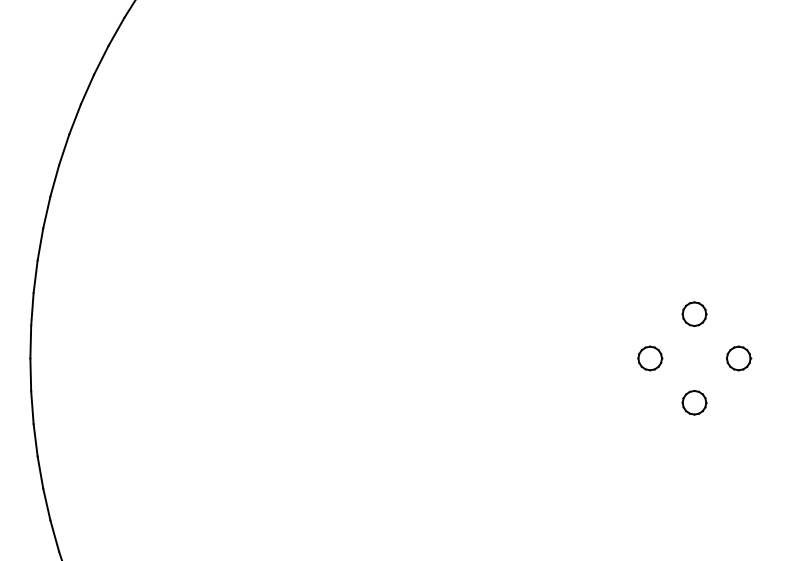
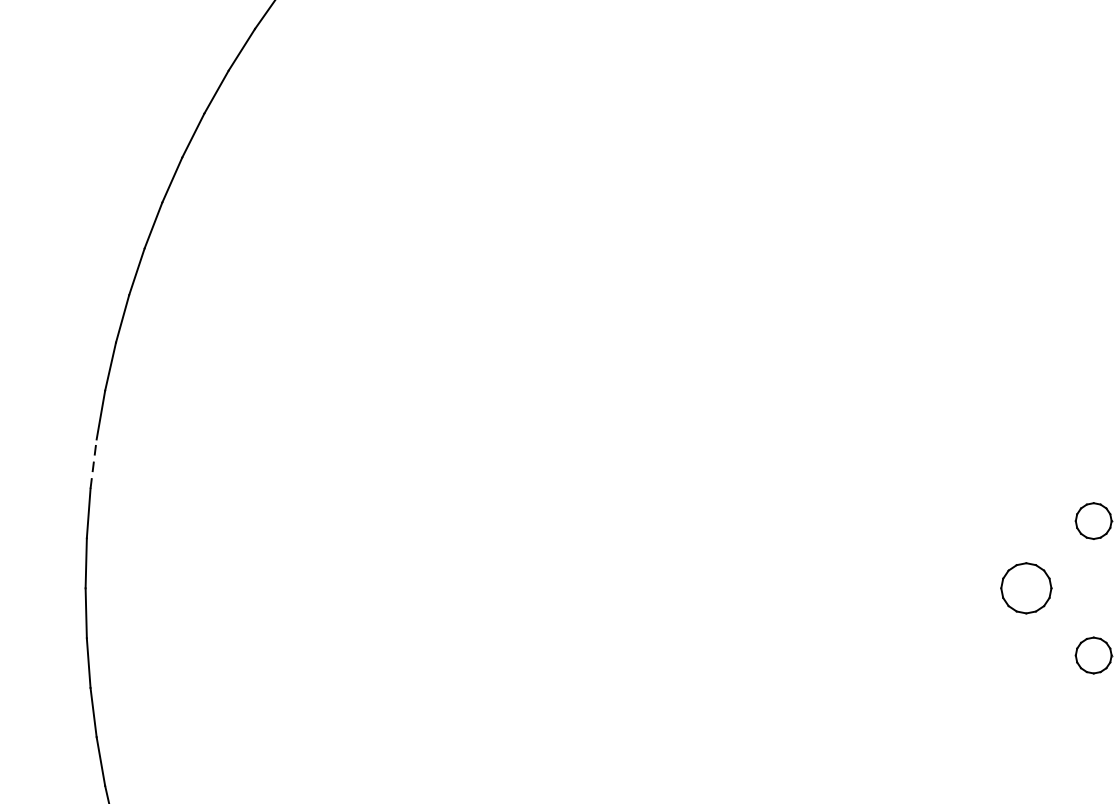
line: (35, 276) -> (93, 463), solid -> dashed
part: (650, 358) -> (1026, 588), size x1.4

